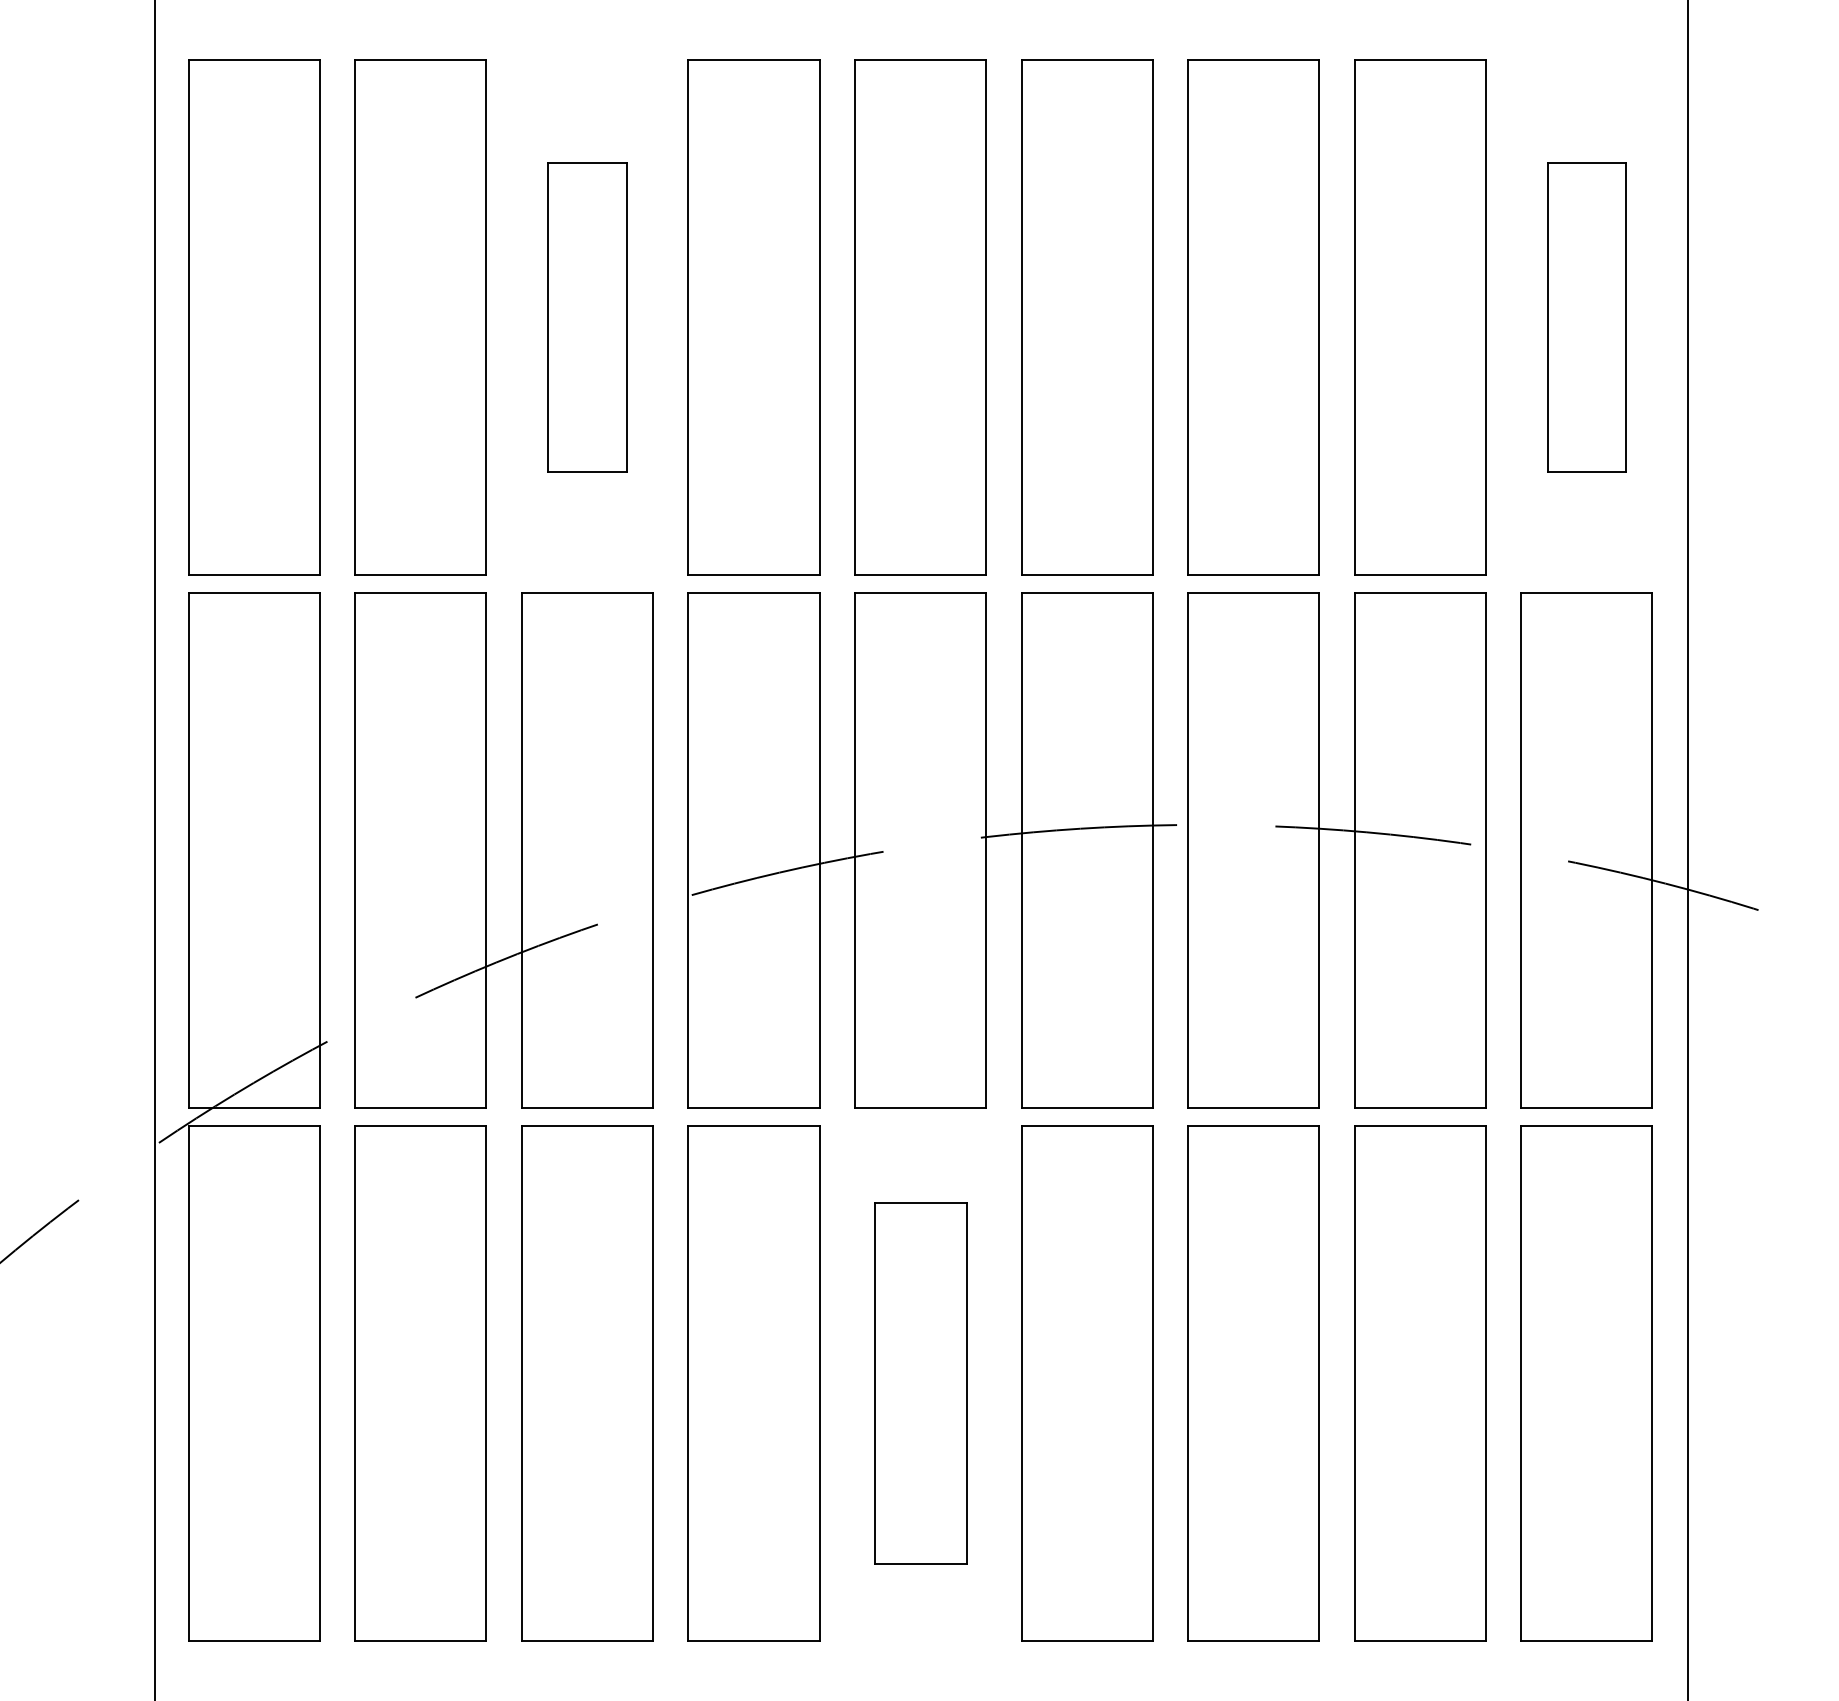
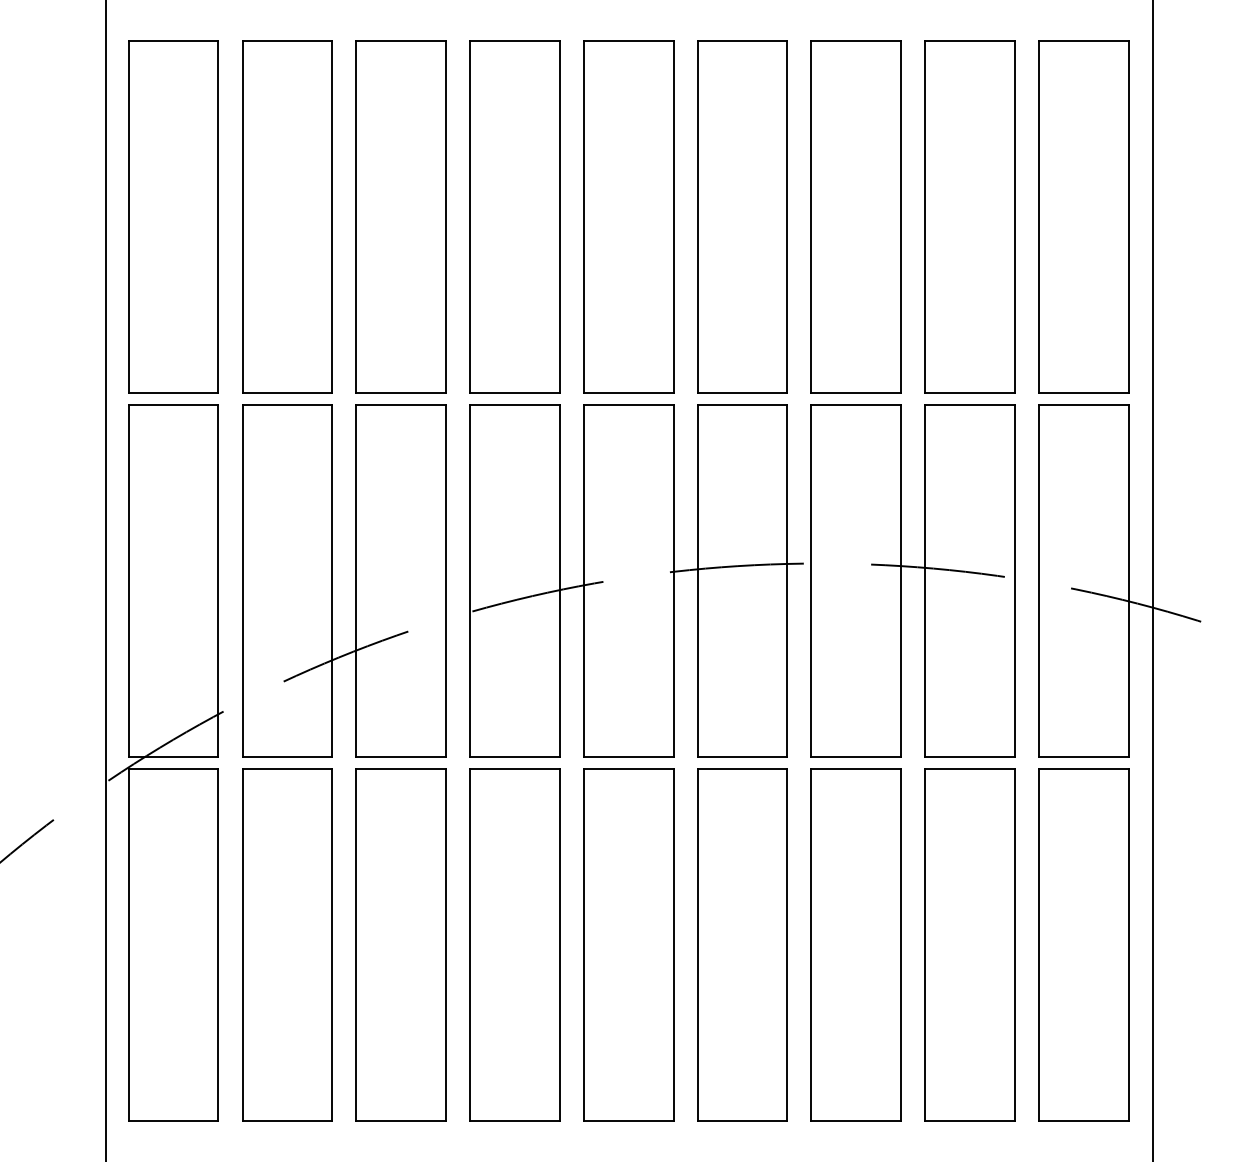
part: (586, 316) -> (400, 216), size x1.67
part: (1586, 316) -> (1083, 216), size x1.67
part: (920, 1382) -> (628, 944), size x1.43

